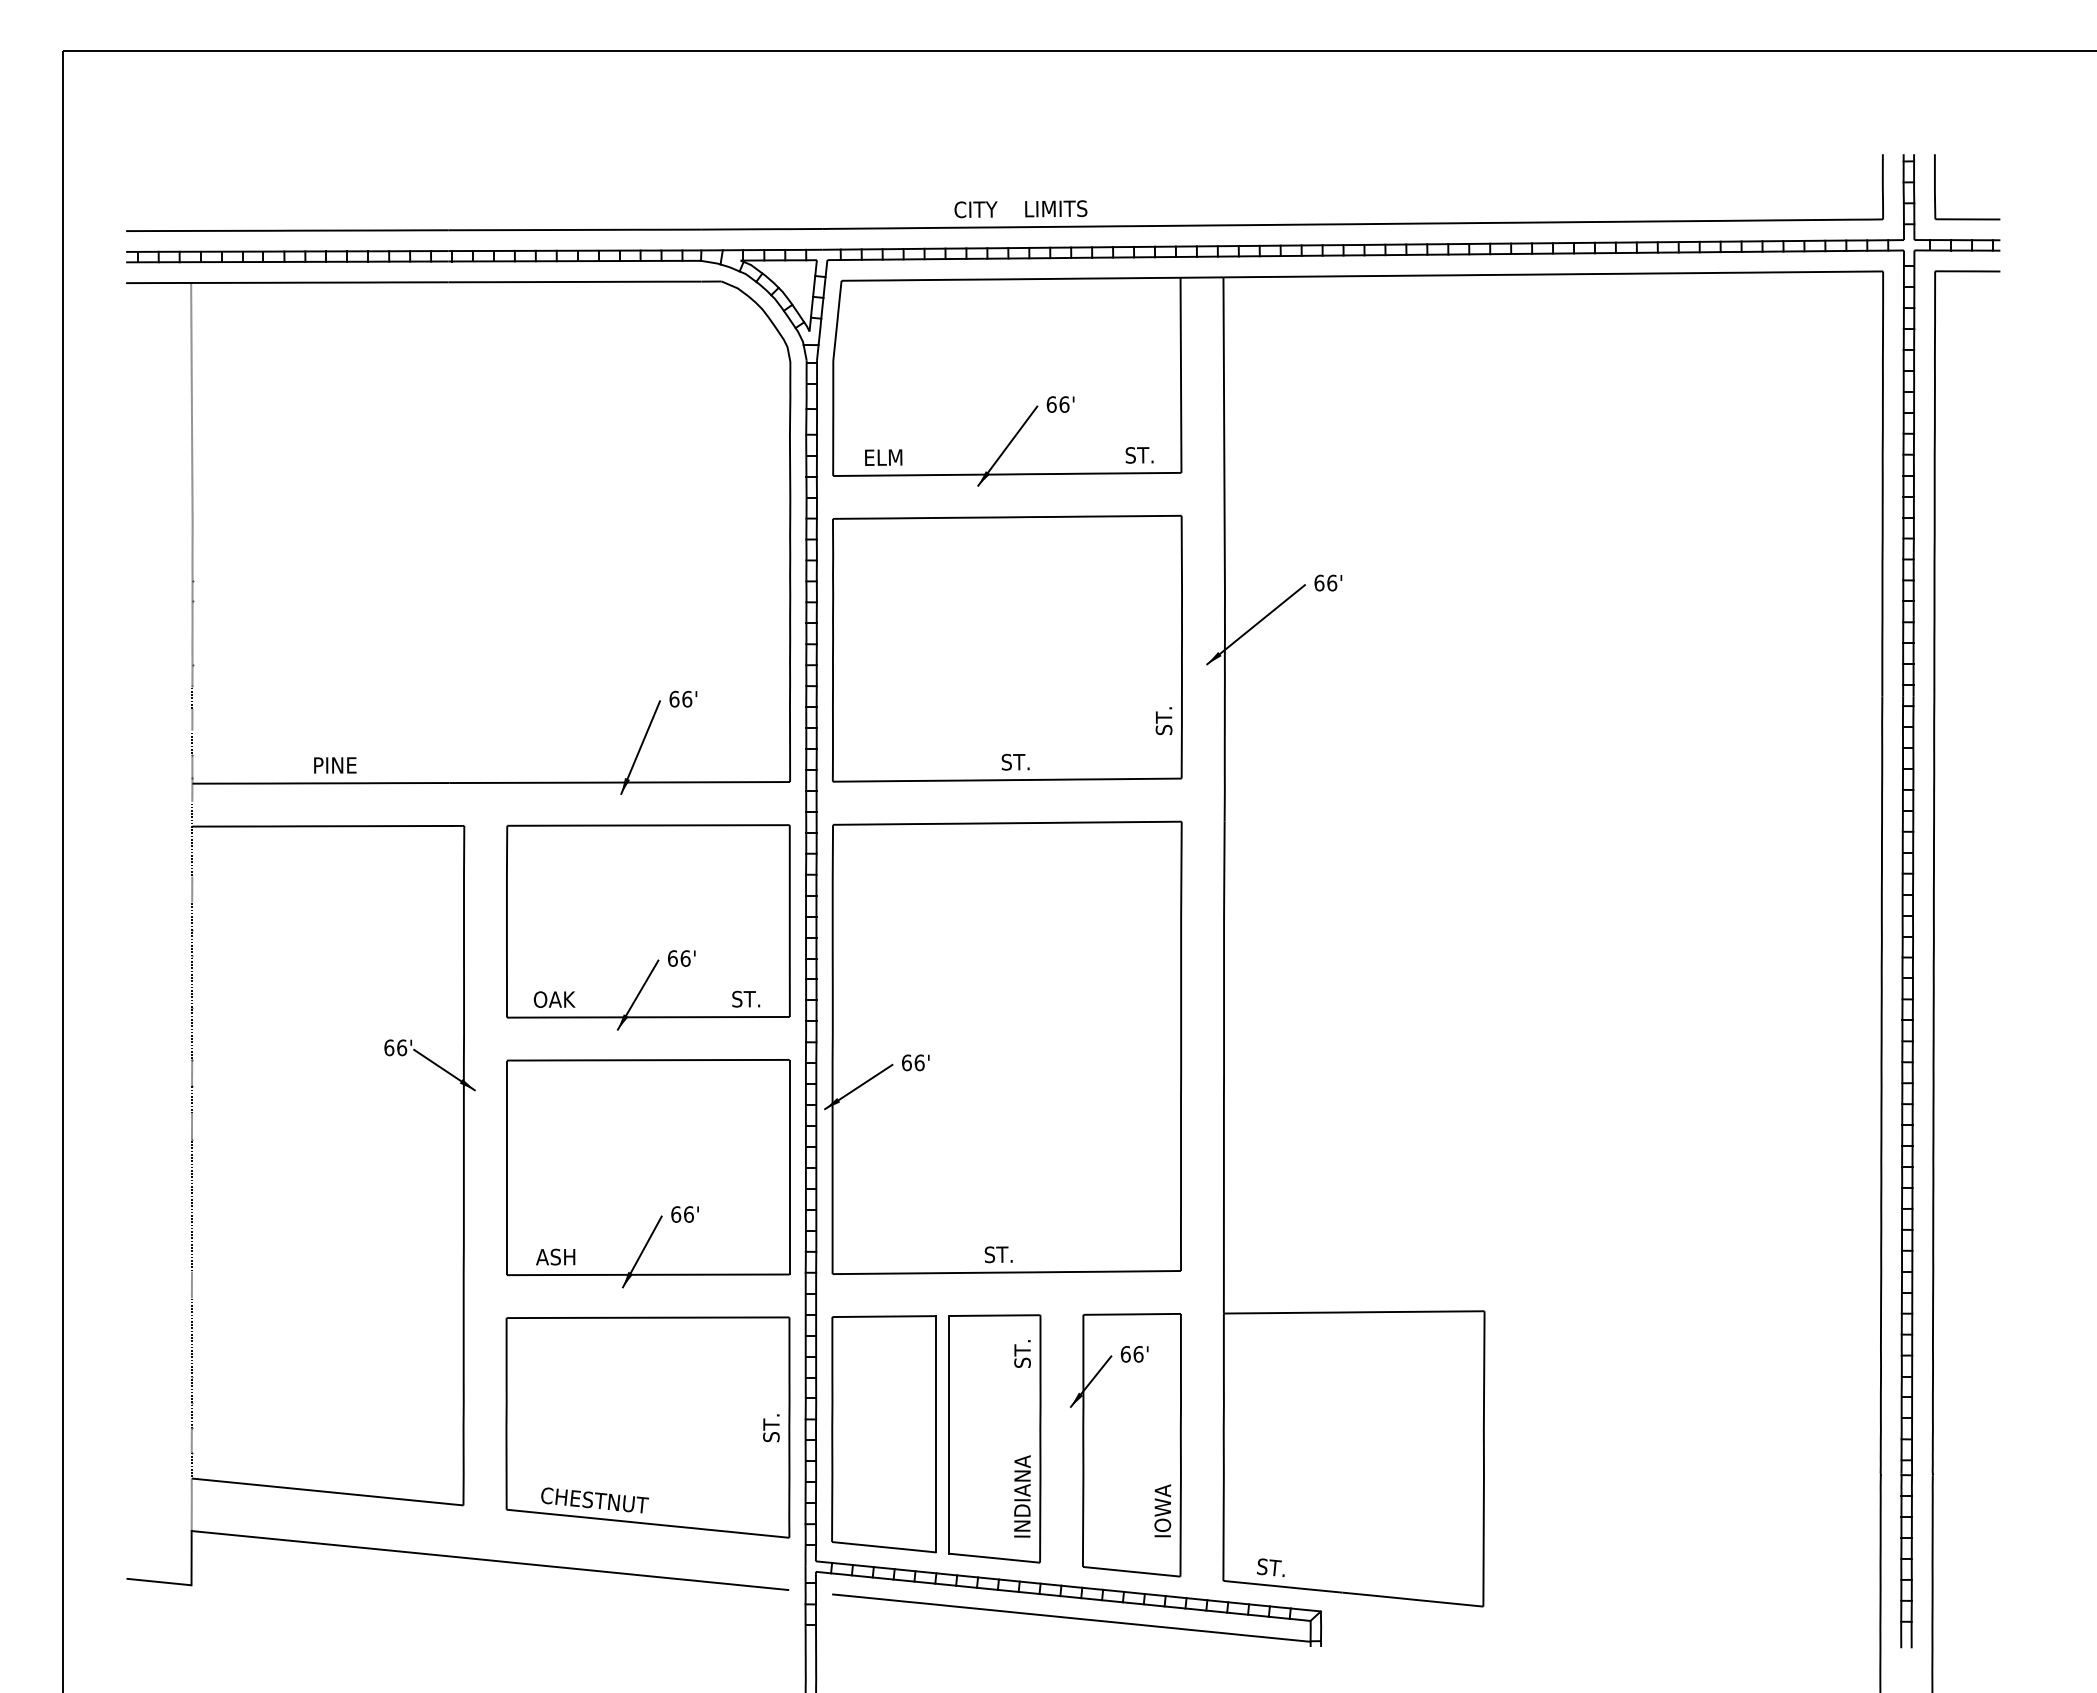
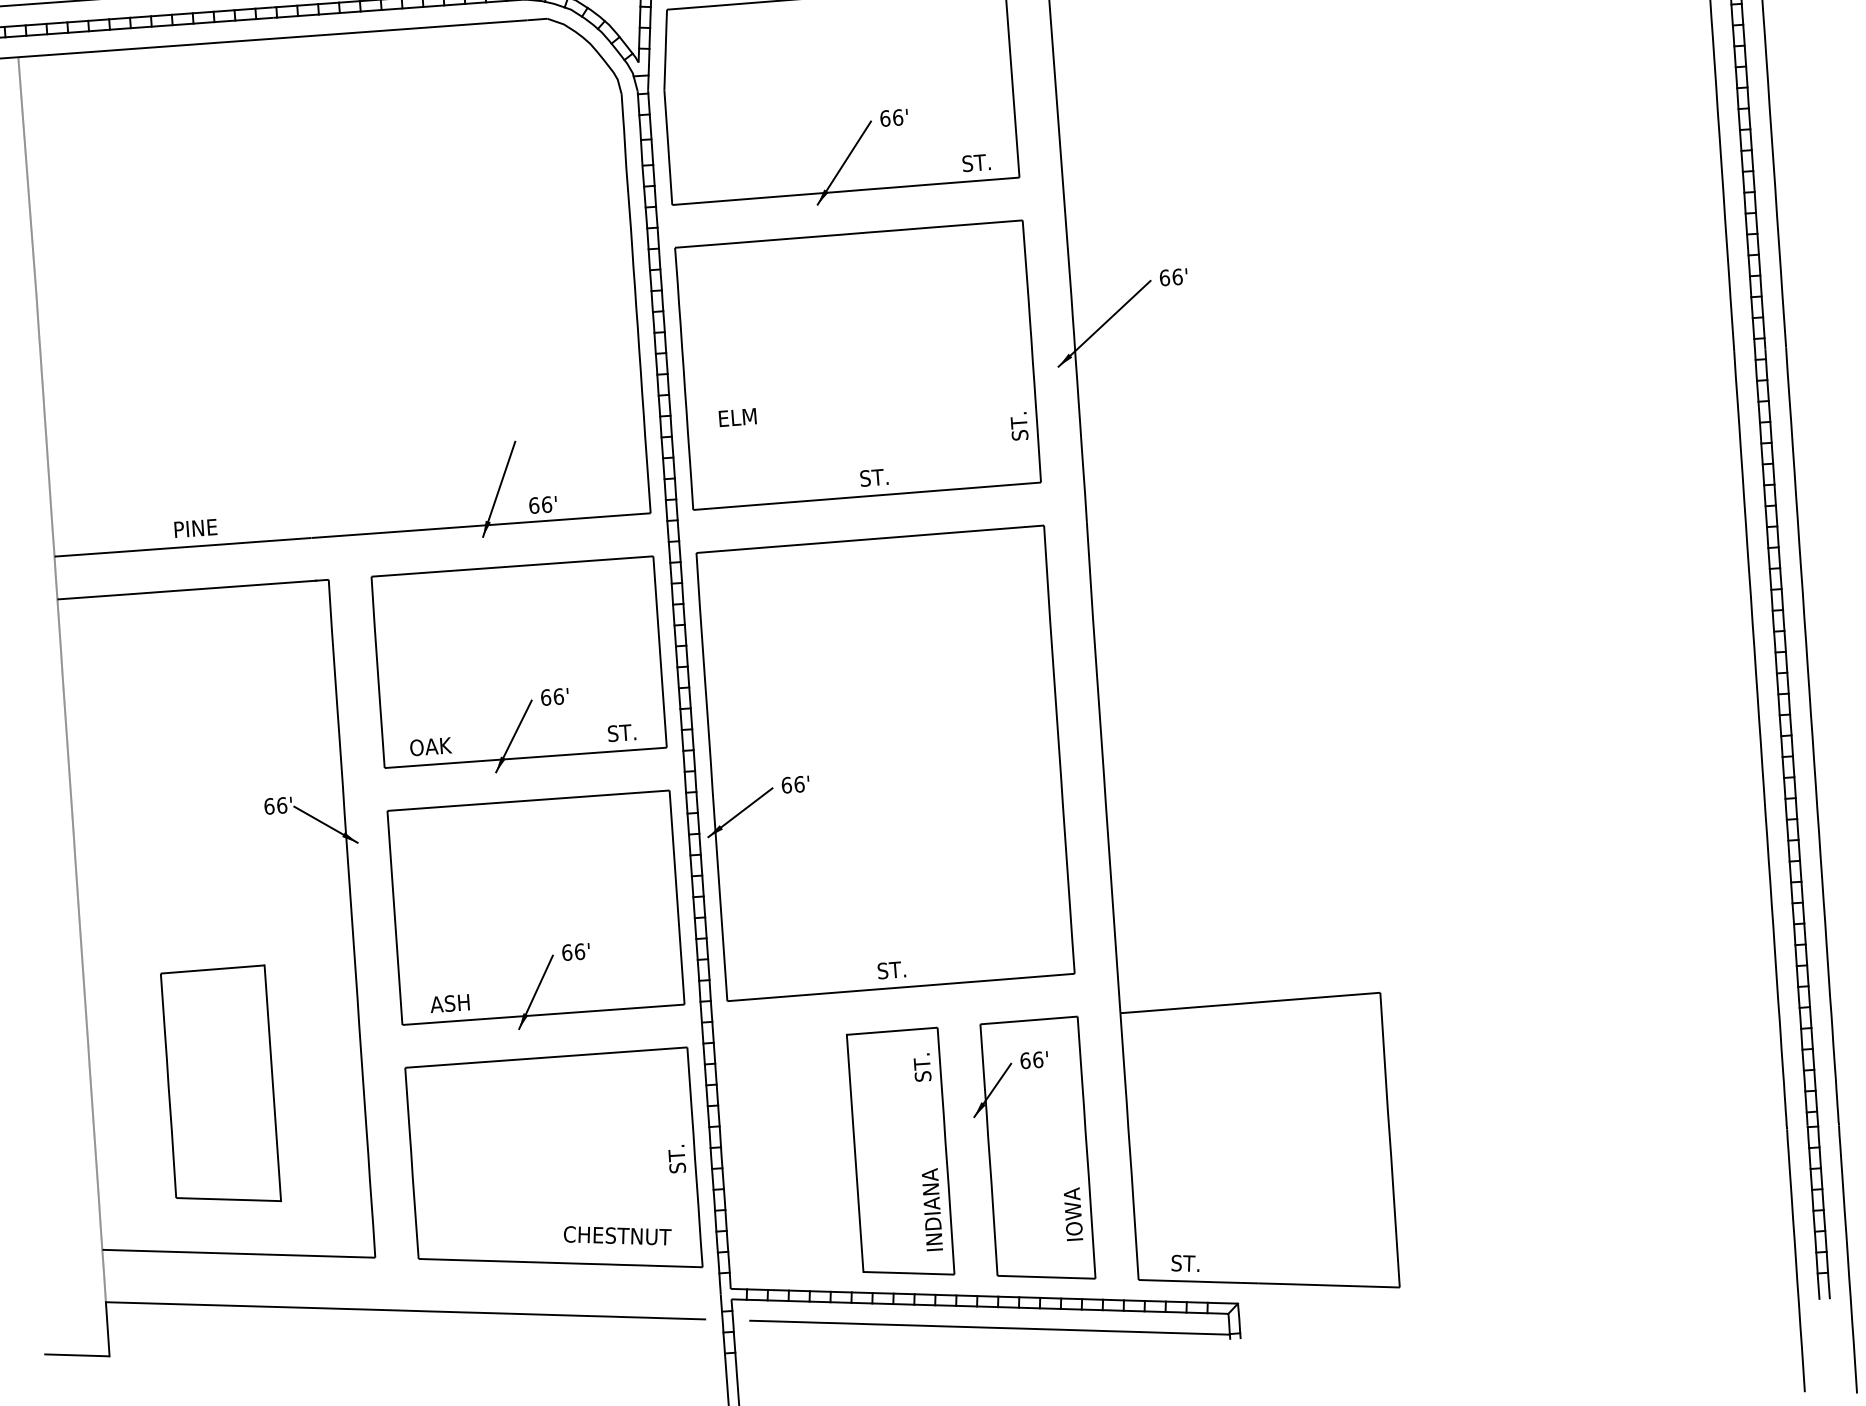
text: (883, 457) -> (737, 417), moved
text: (683, 698) -> (543, 504), moved
part: (883, 1434) -> (220, 1087), moved
text: (594, 1500) -> (617, 1235), moved

